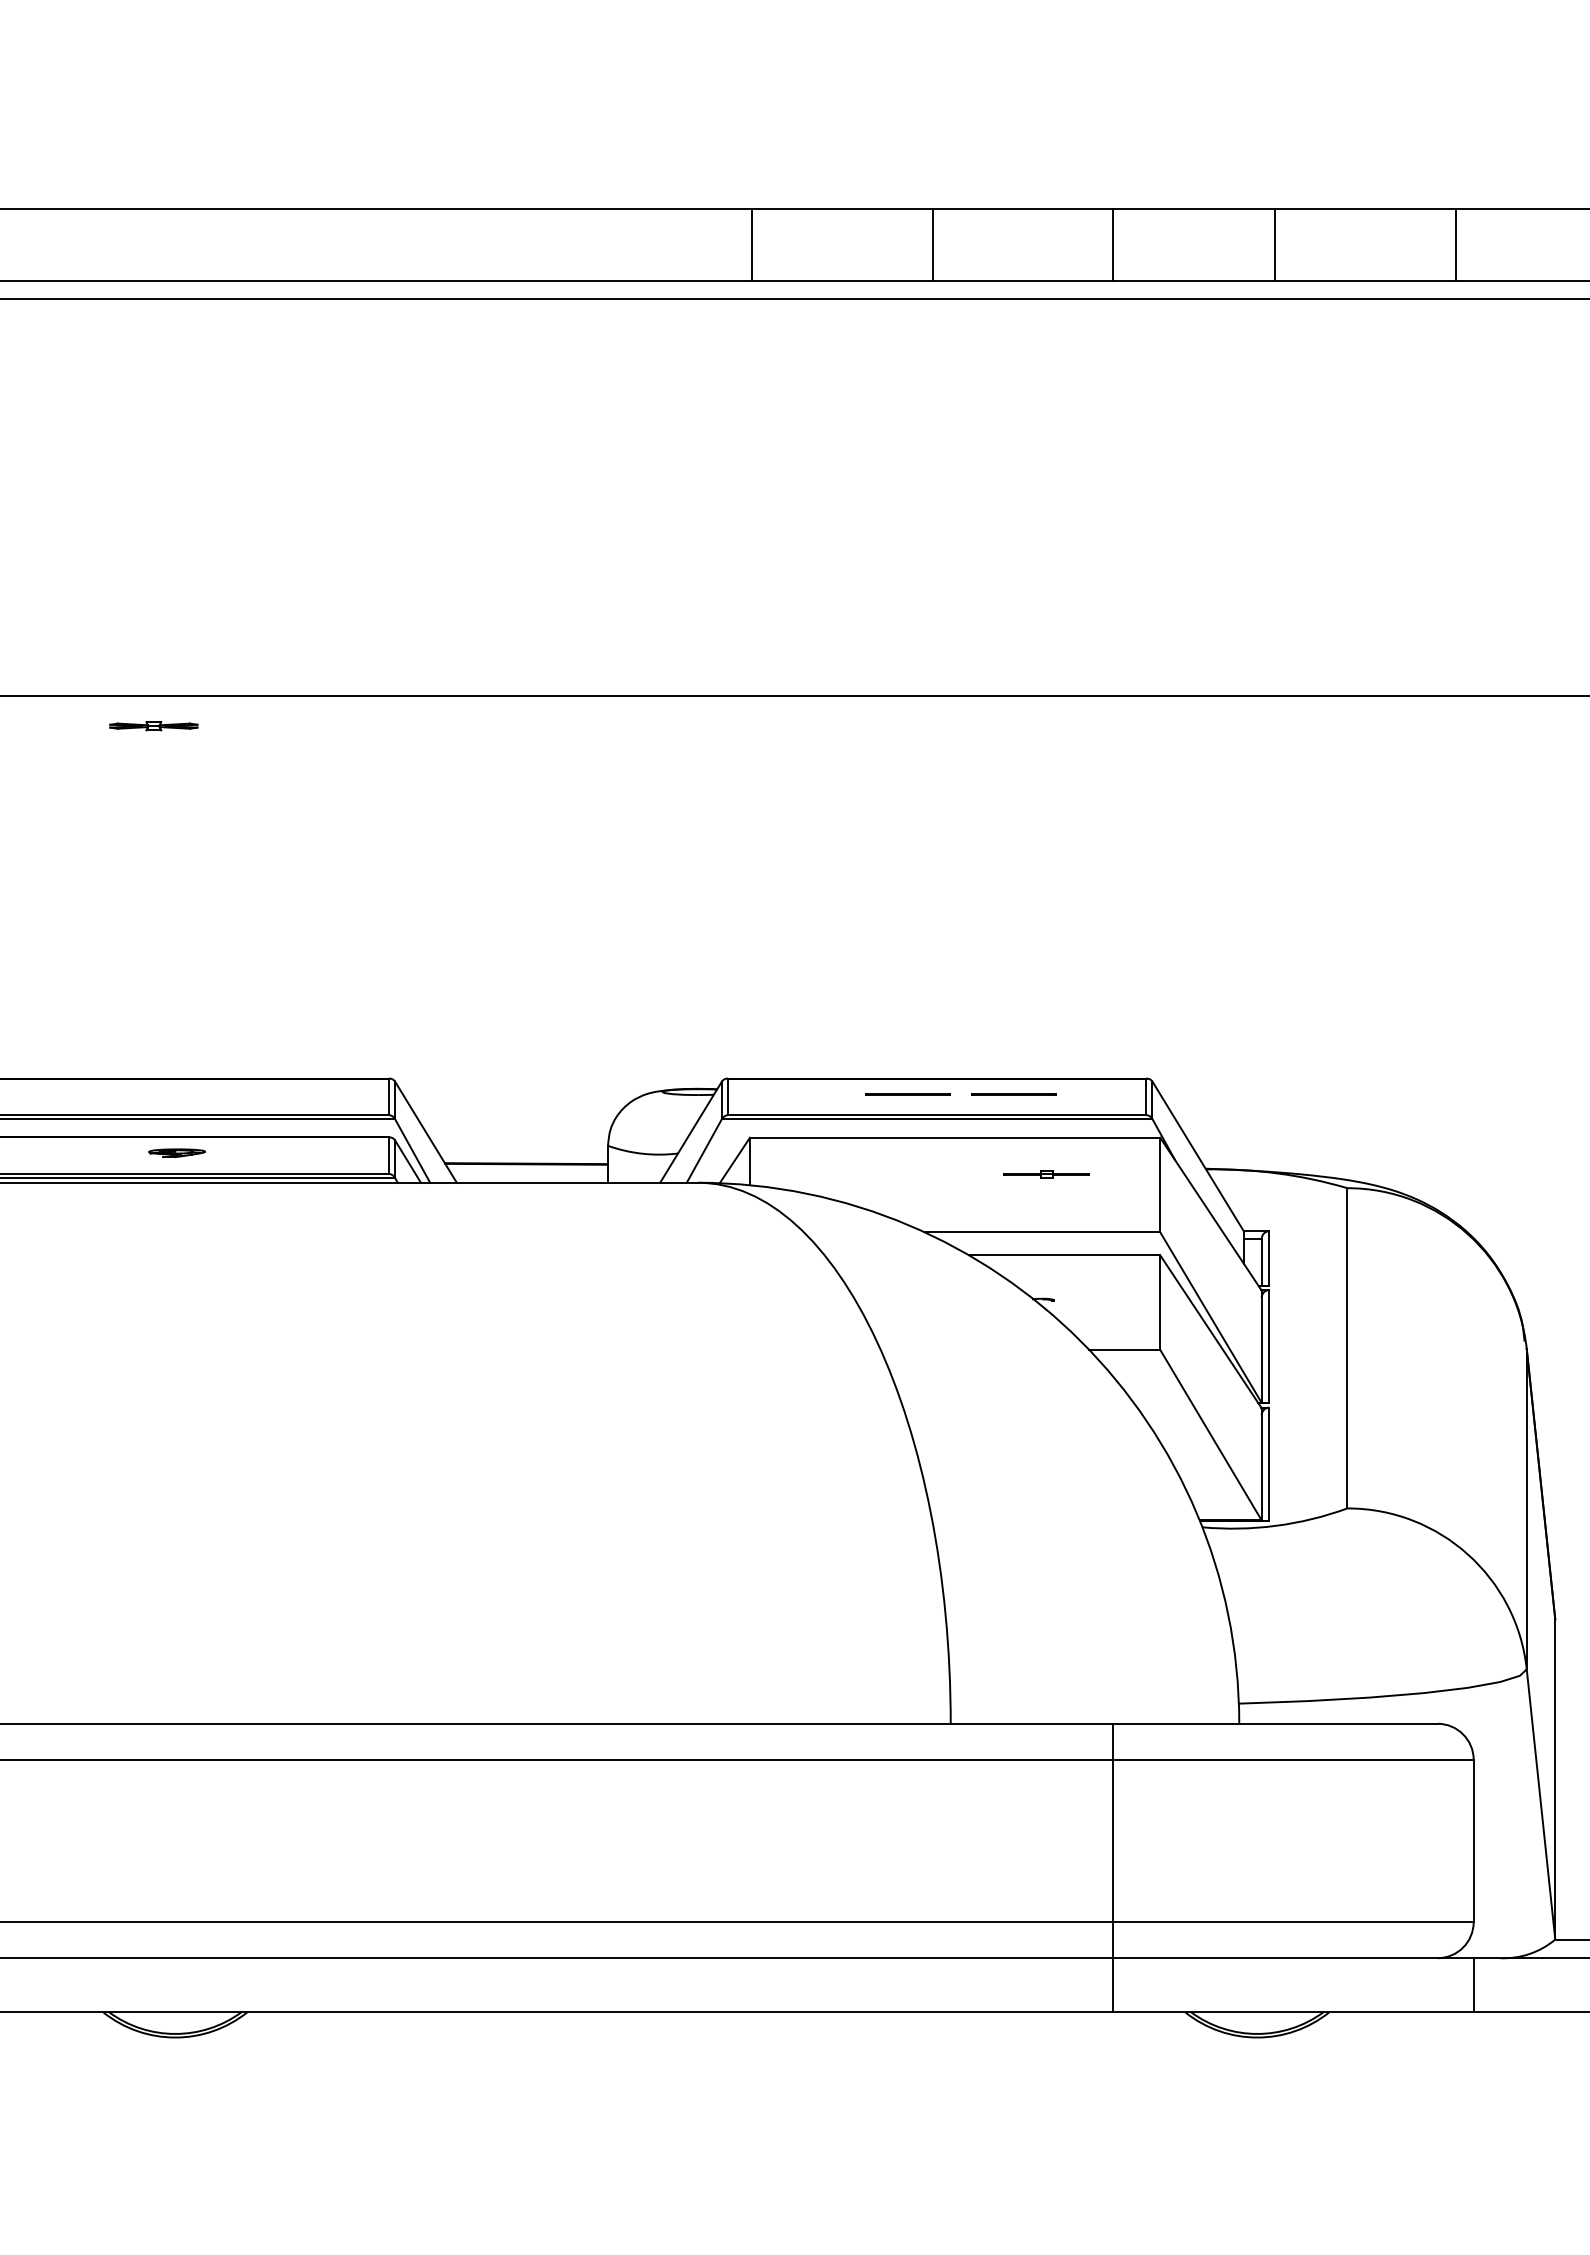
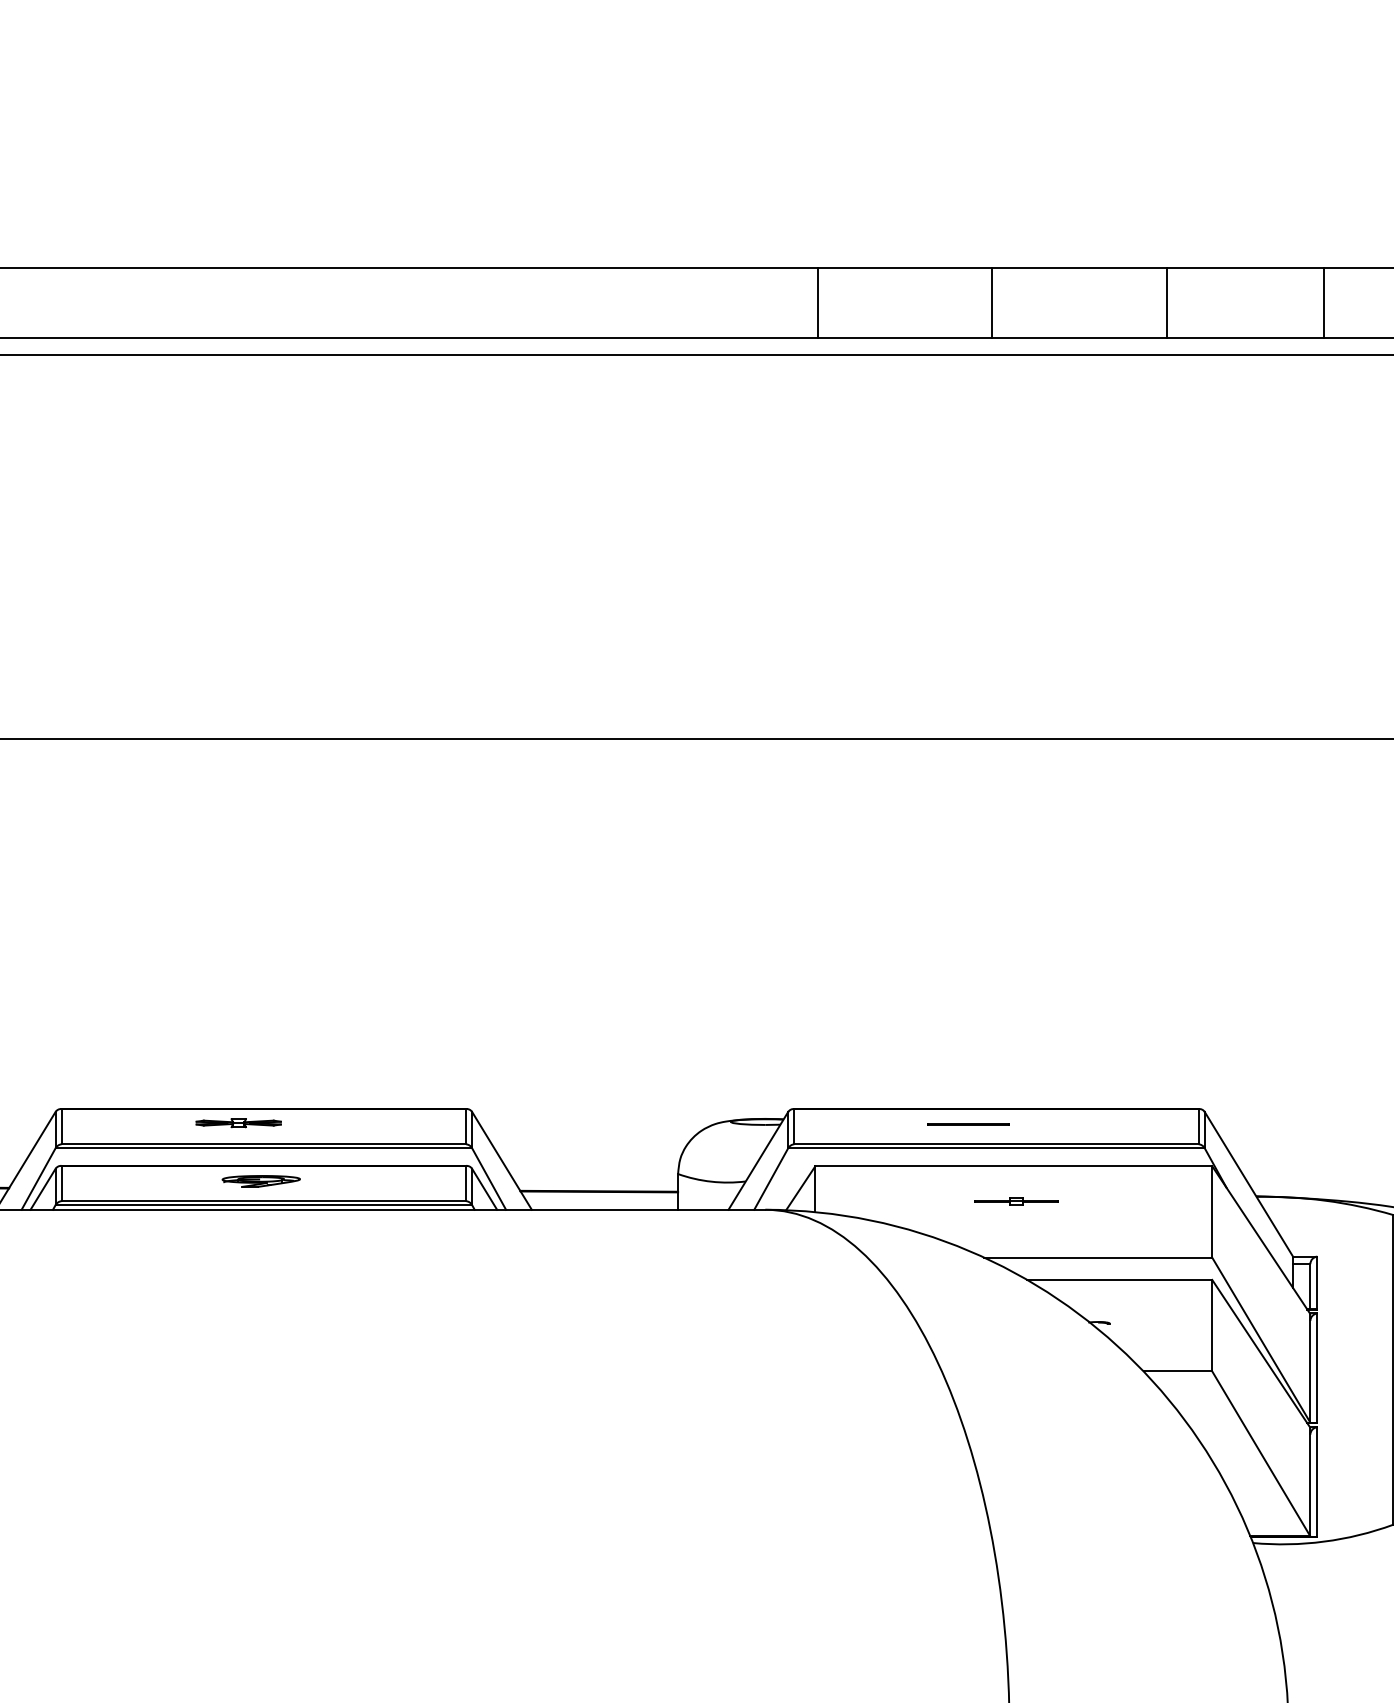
part: (153, 726) -> (238, 1123), moved
line: (1013, 1094) -> (1070, 1124), removed
part: (176, 1152) -> (260, 1180), size x1.43
part: (1046, 1174) -> (1016, 1201), moved

